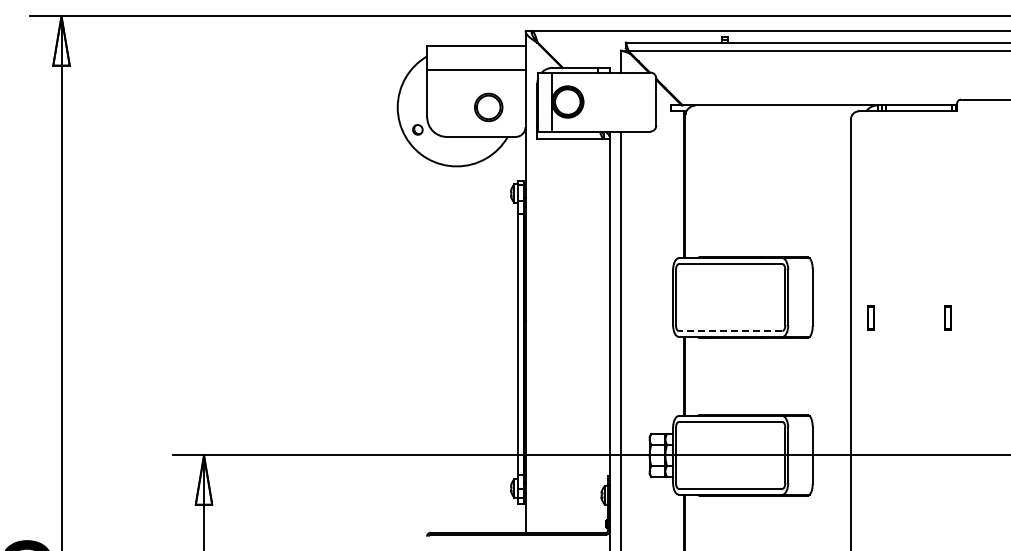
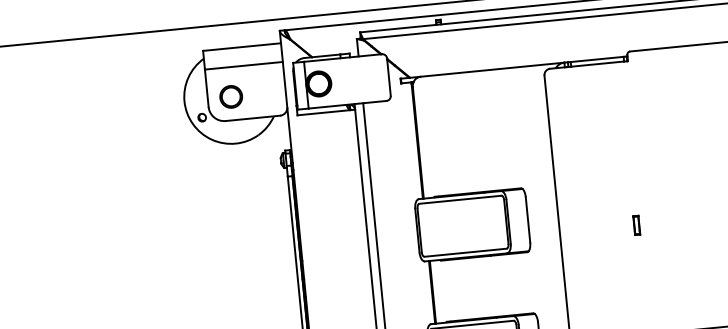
part: (488, 107) -> (231, 96), moved
part: (870, 317) -> (575, 231), removed
line: (730, 331) -> (465, 253), dashed -> solid

